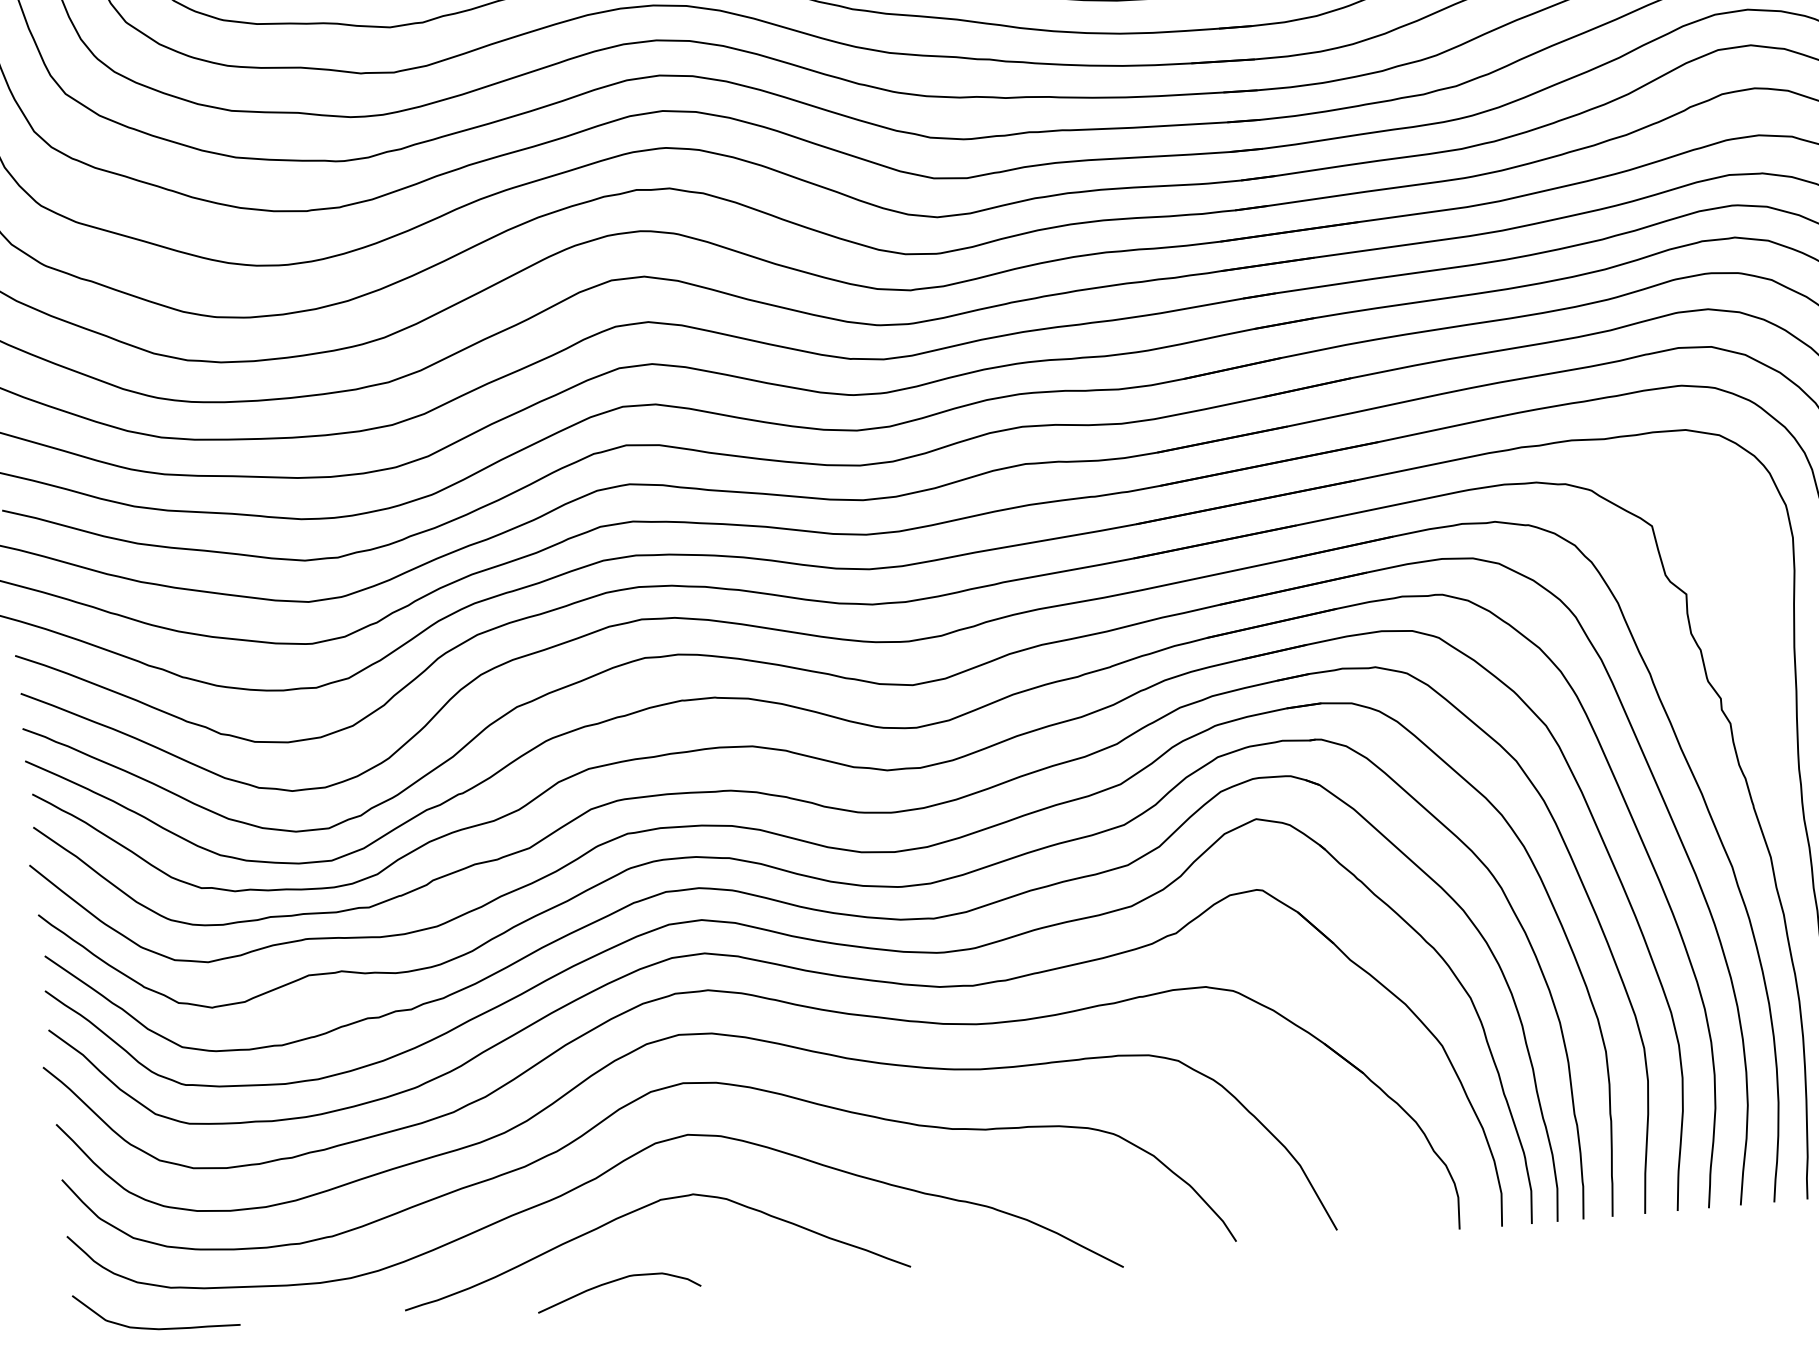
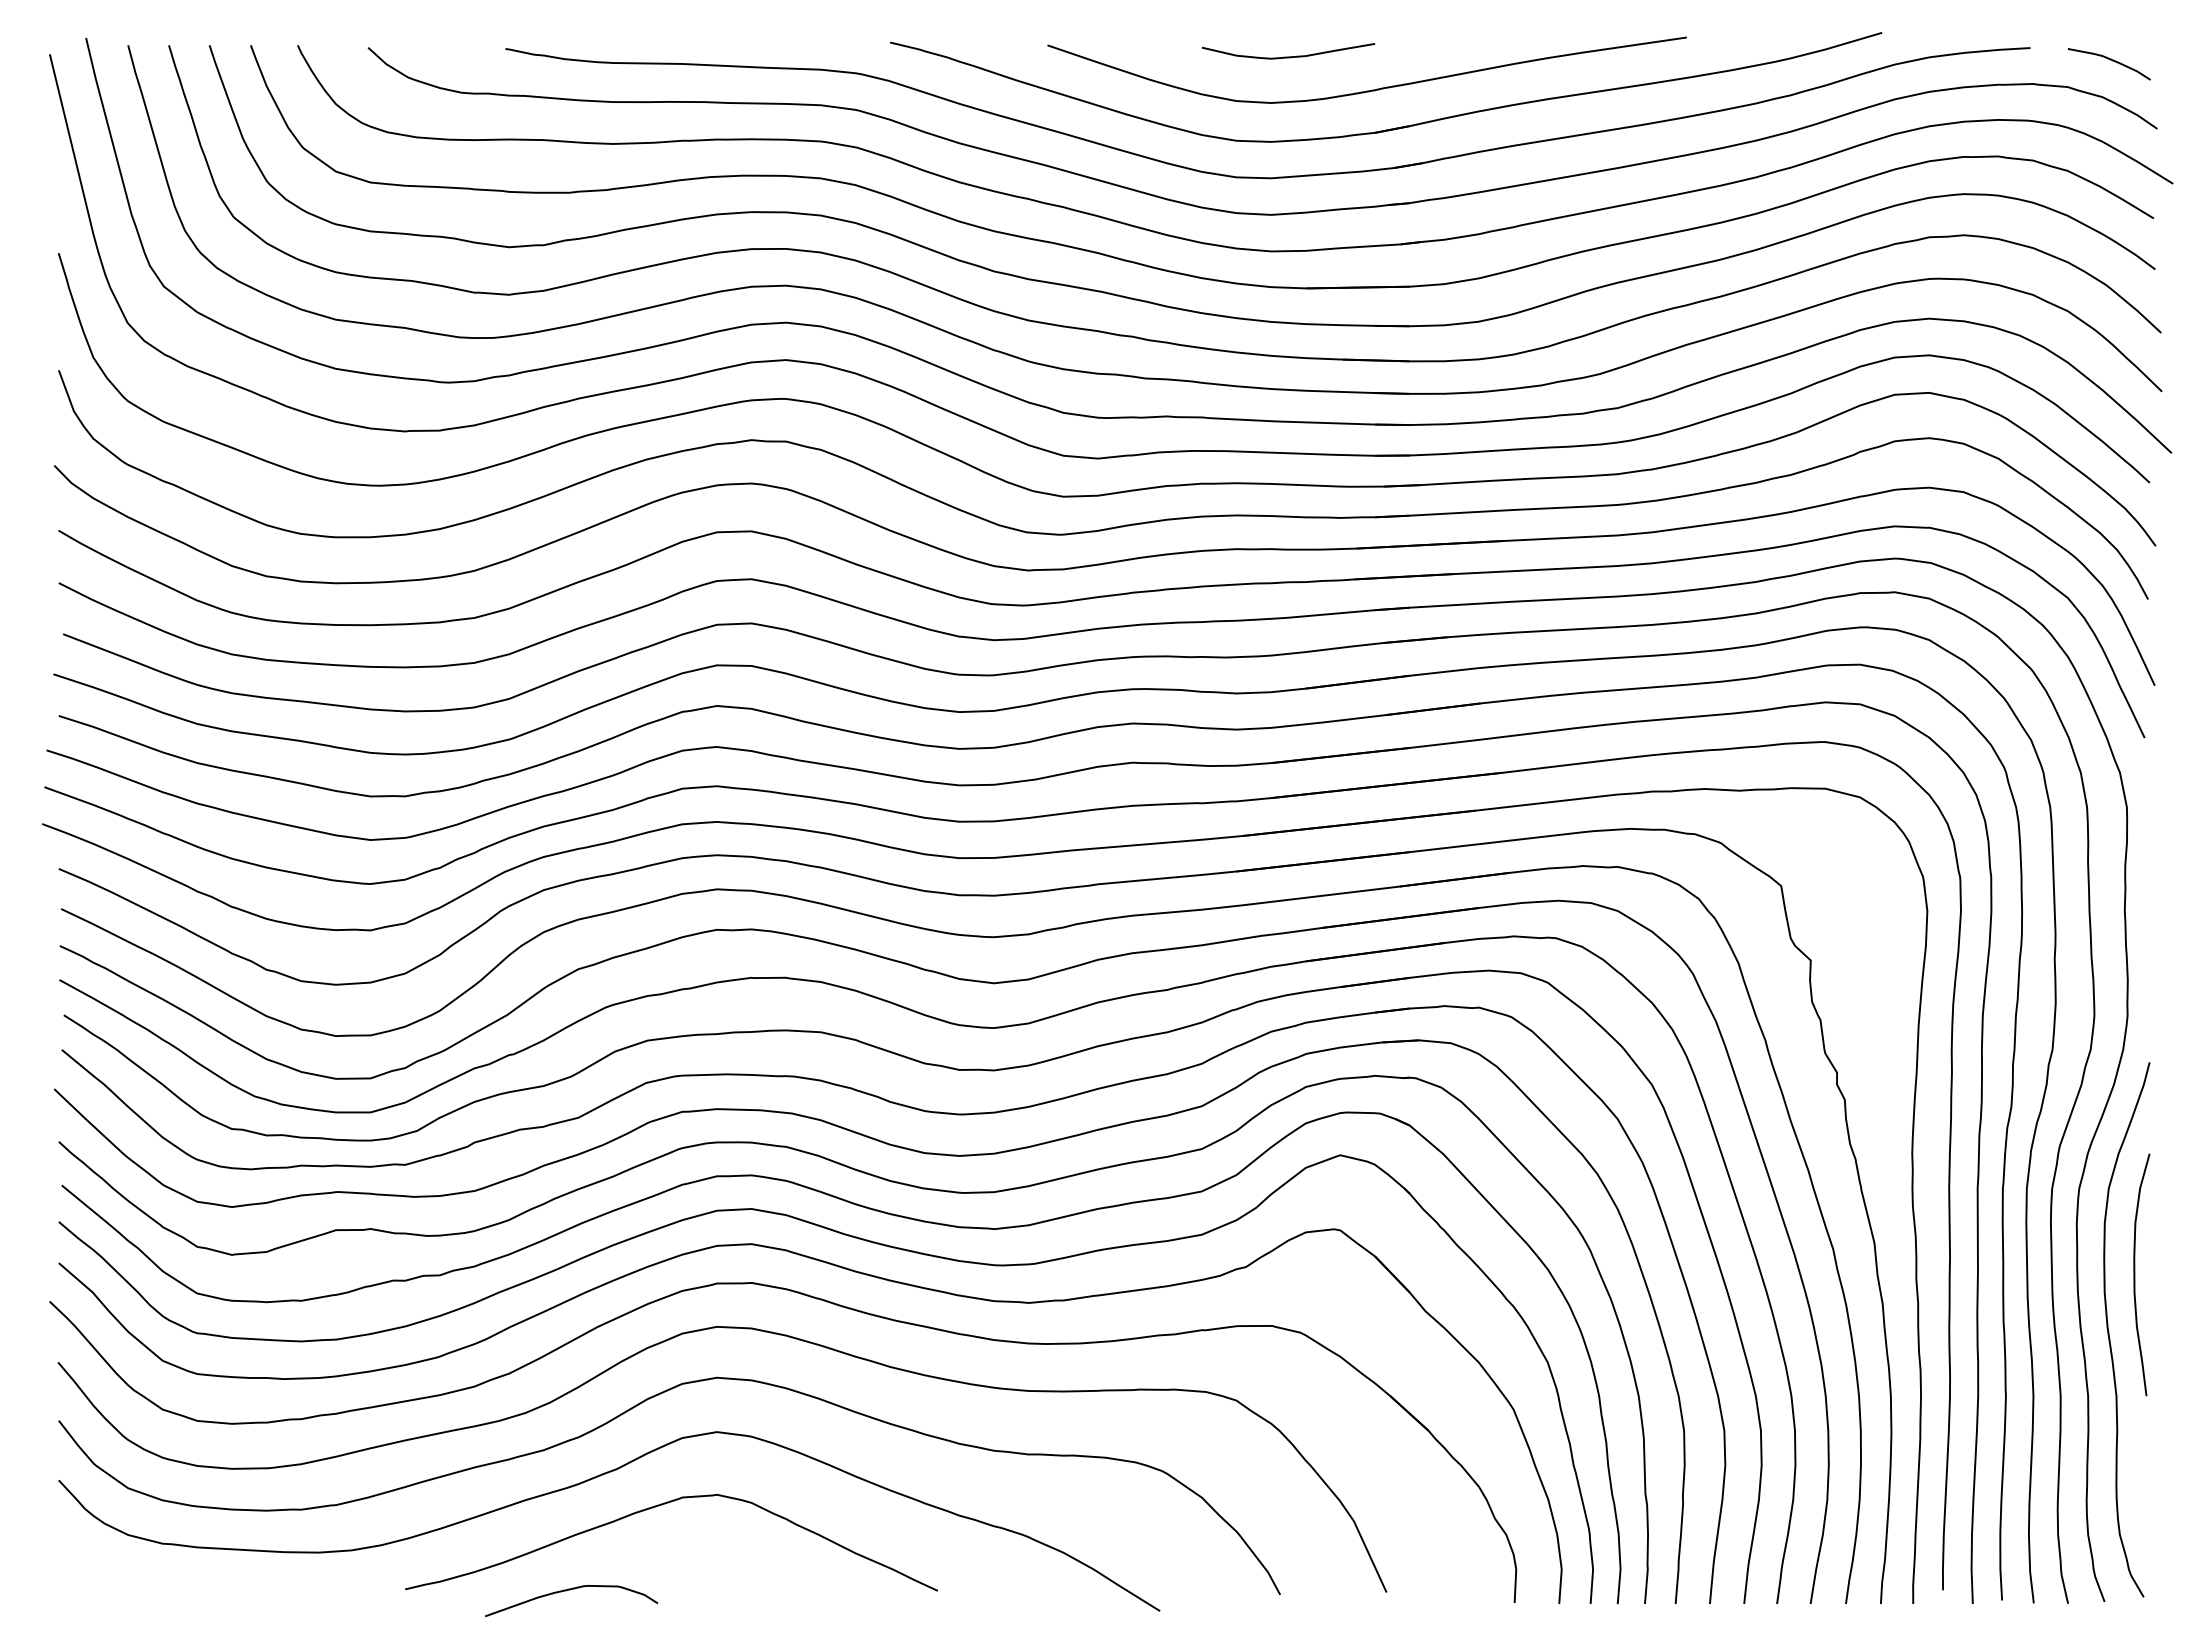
curve: (617, 1281) -> (570, 1590), moved
curve: (151, 1327) -> (138, 1583), removed

